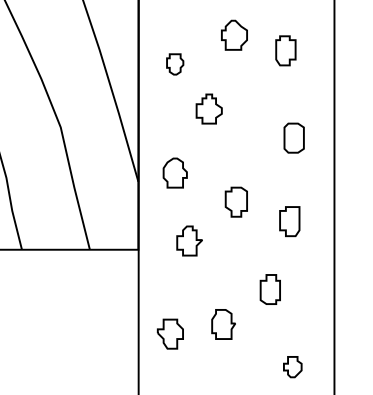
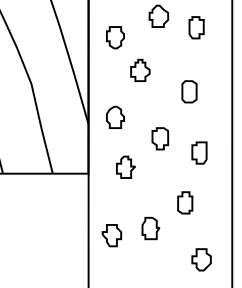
part: (174, 64) -> (114, 37), size x1.43
part: (293, 137) -> (188, 91), moved
part: (292, 366) -> (201, 259), size x1.43

